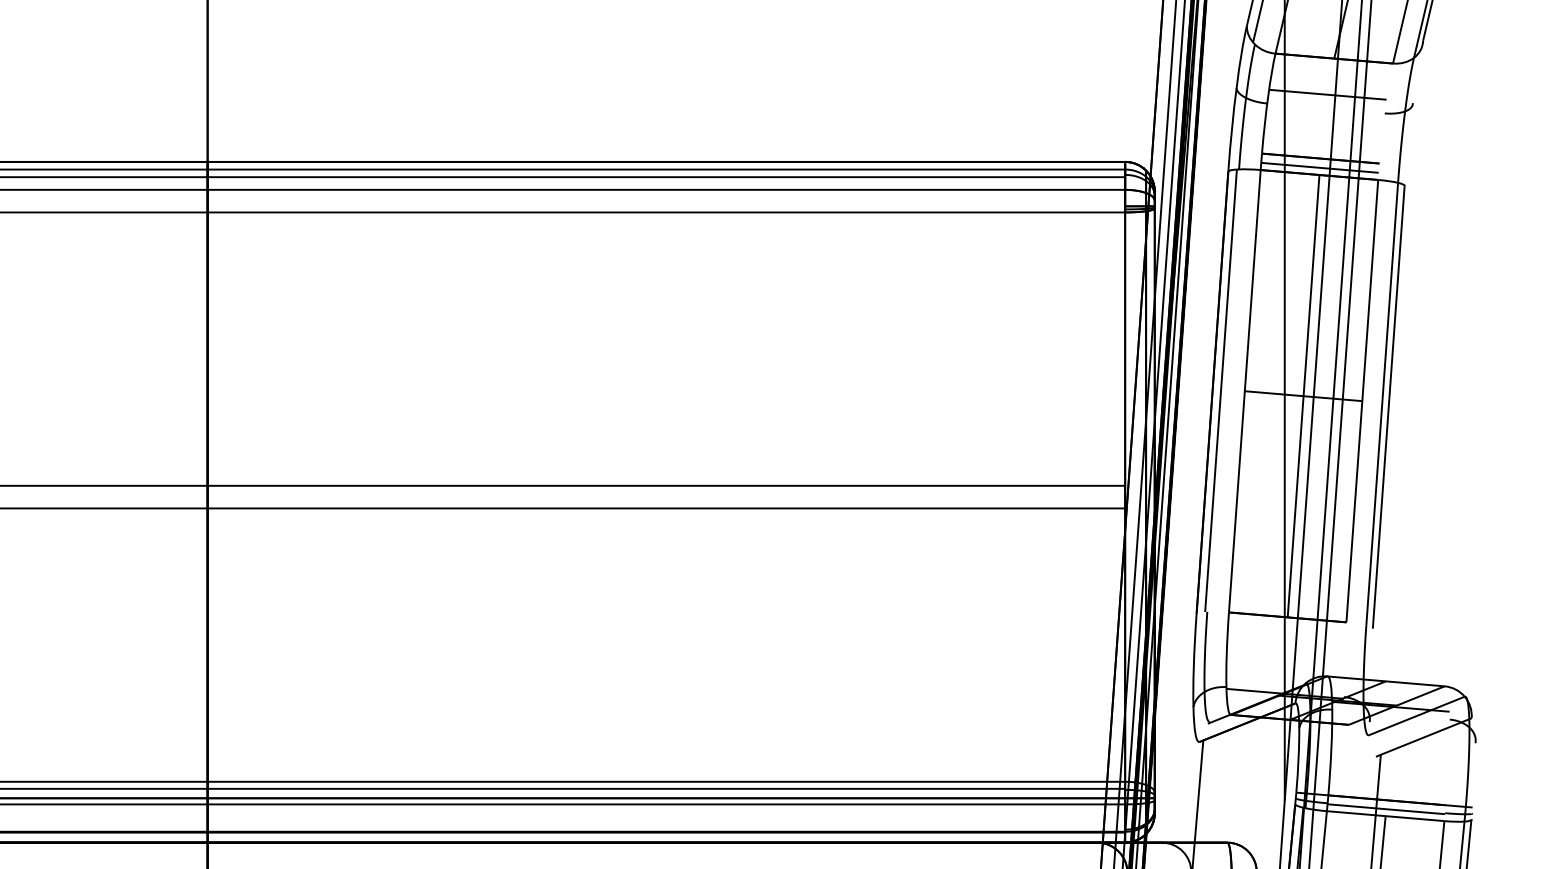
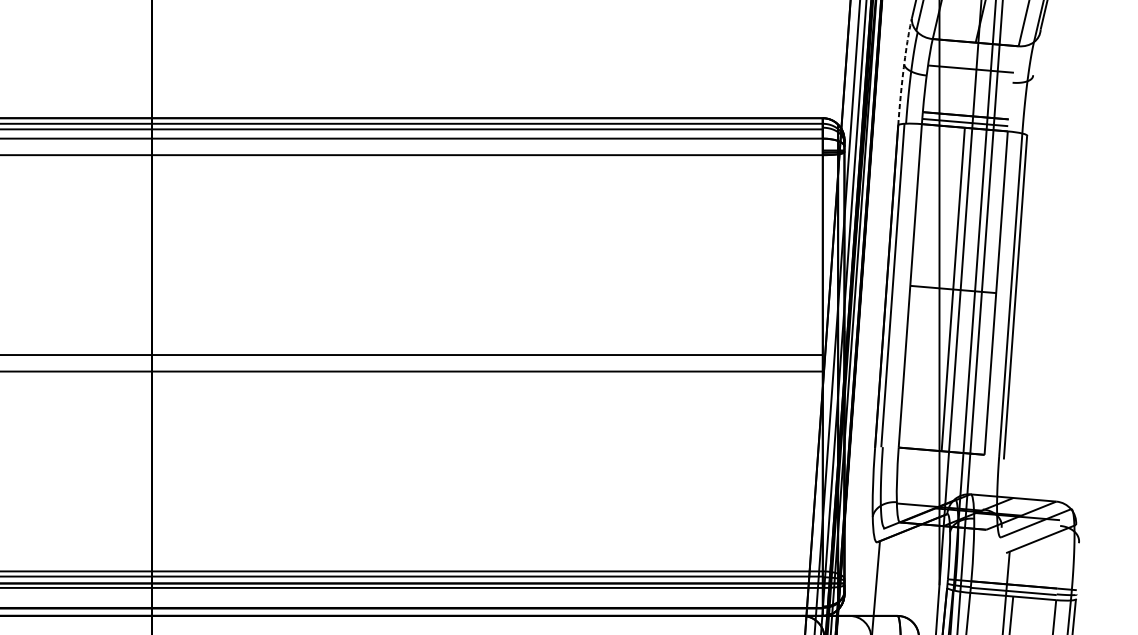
arc: (1235, 95) -> (903, 69), solid -> dashed

